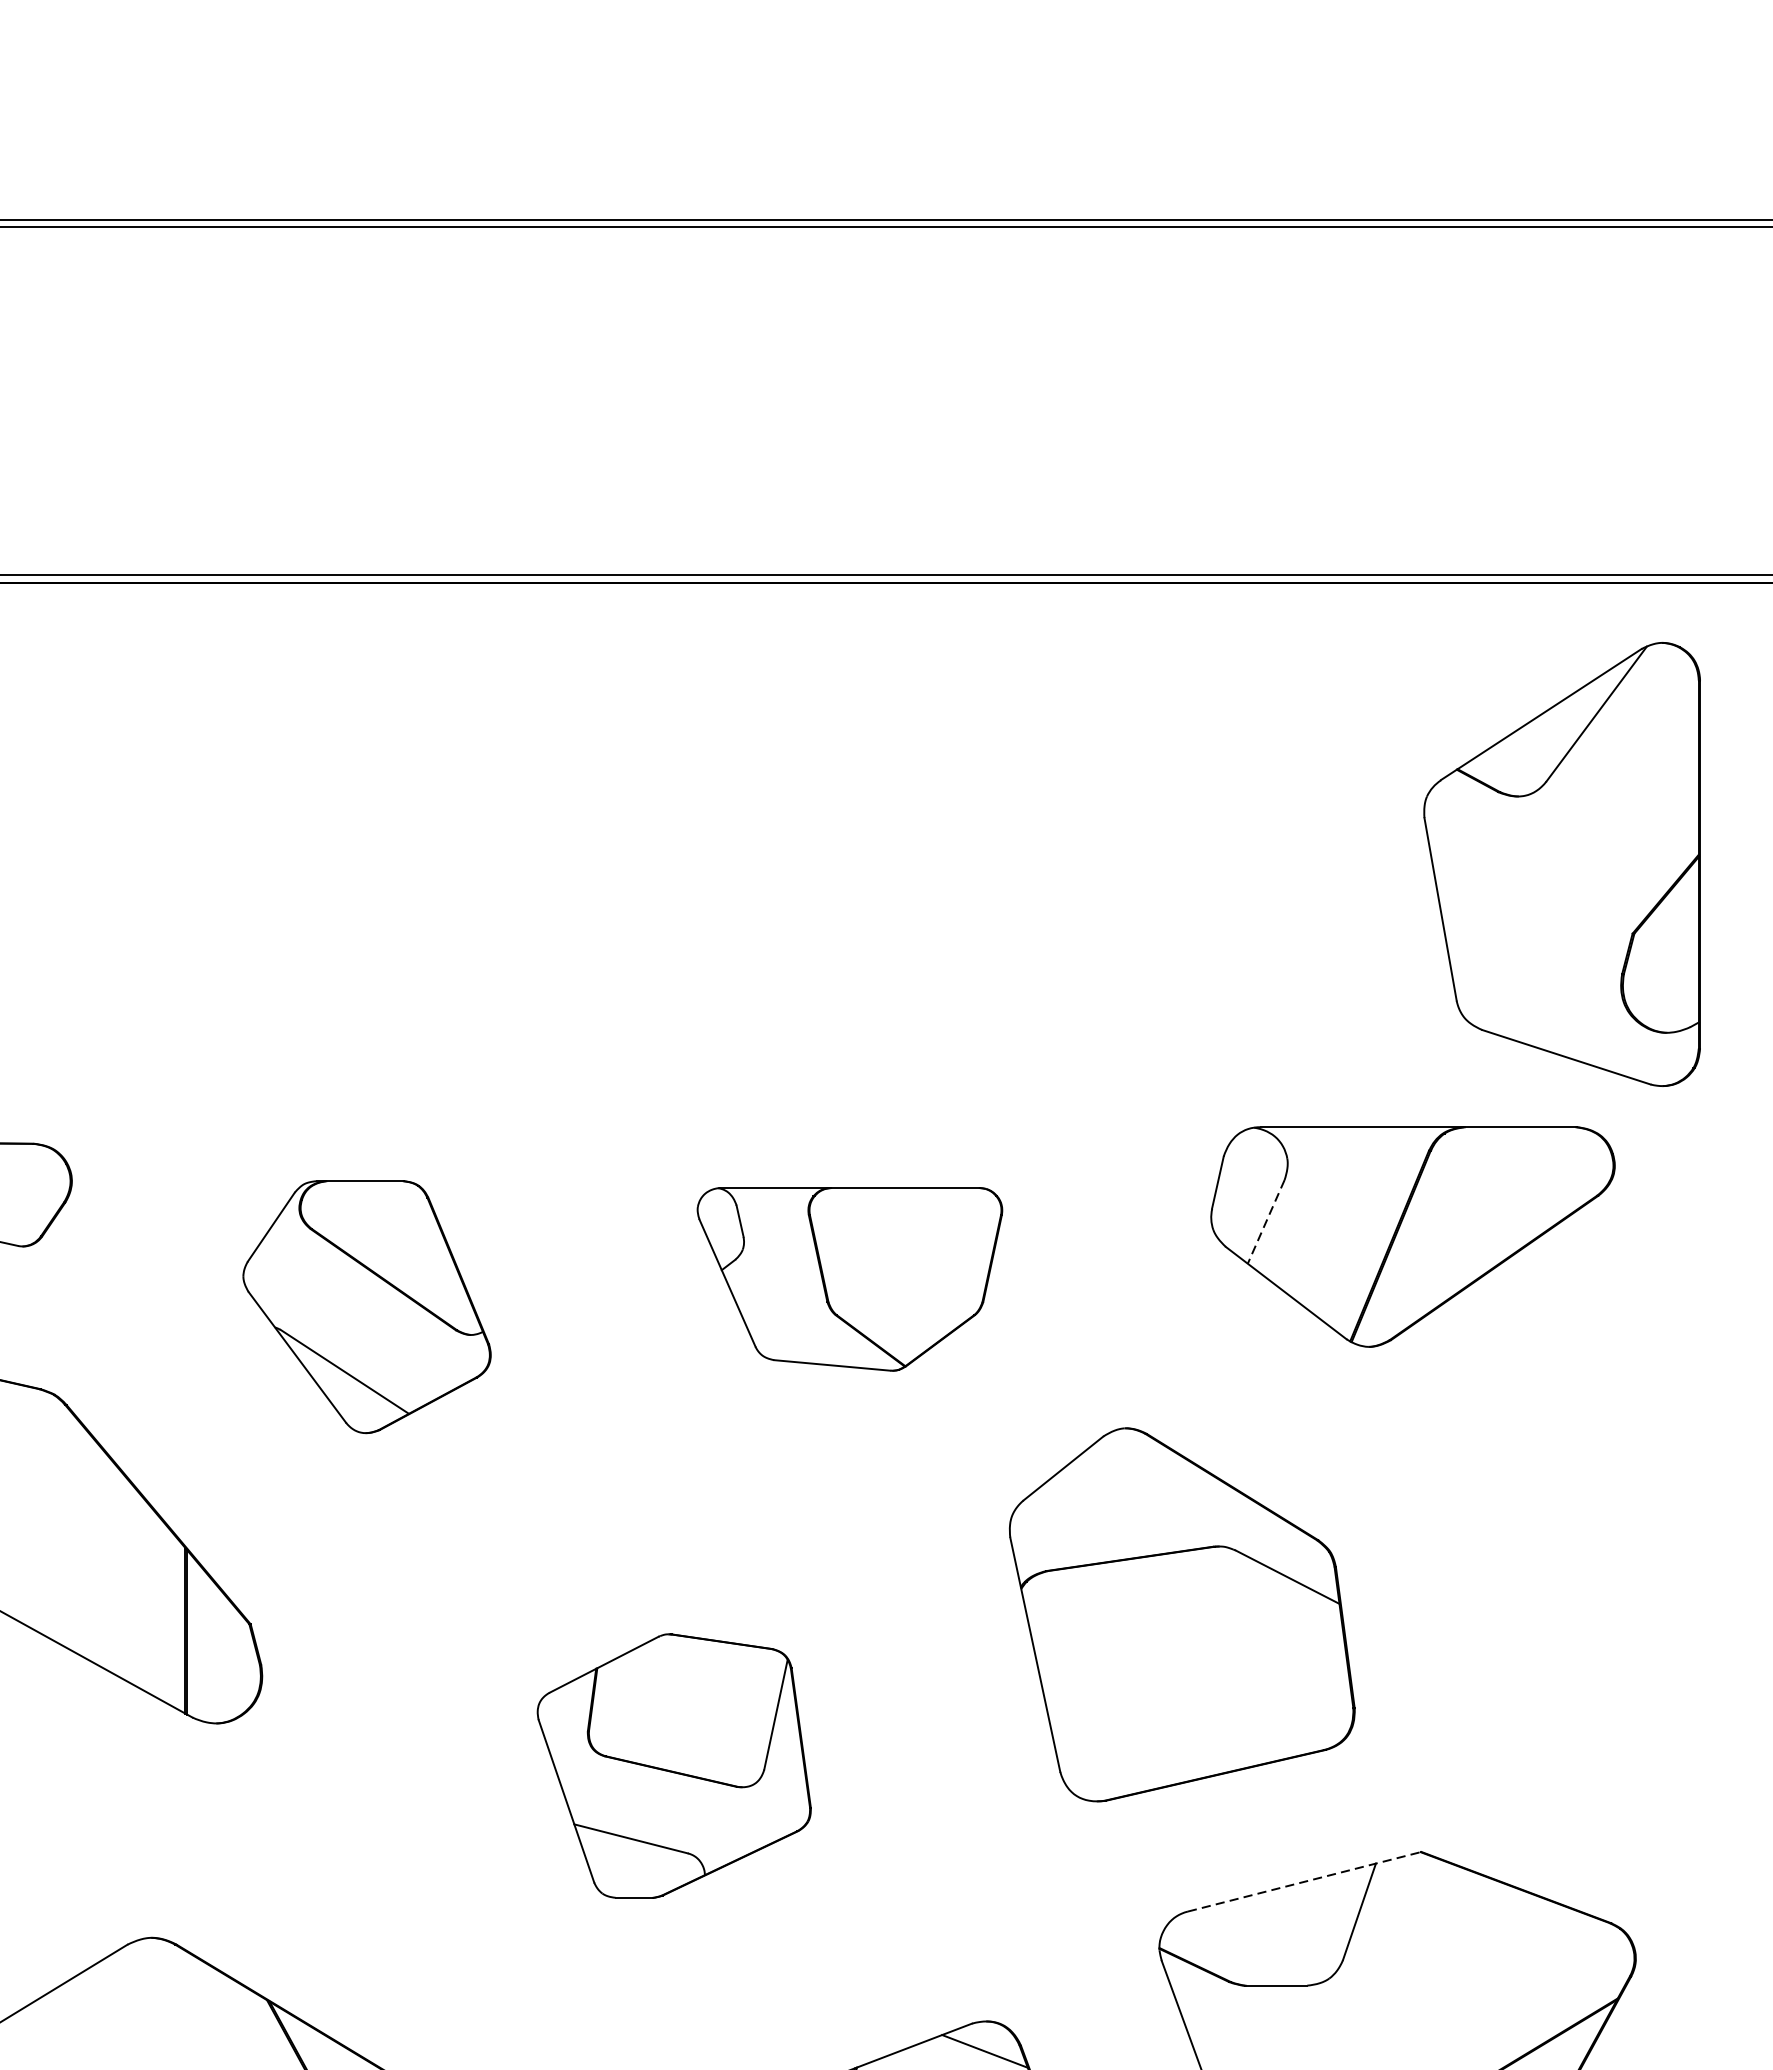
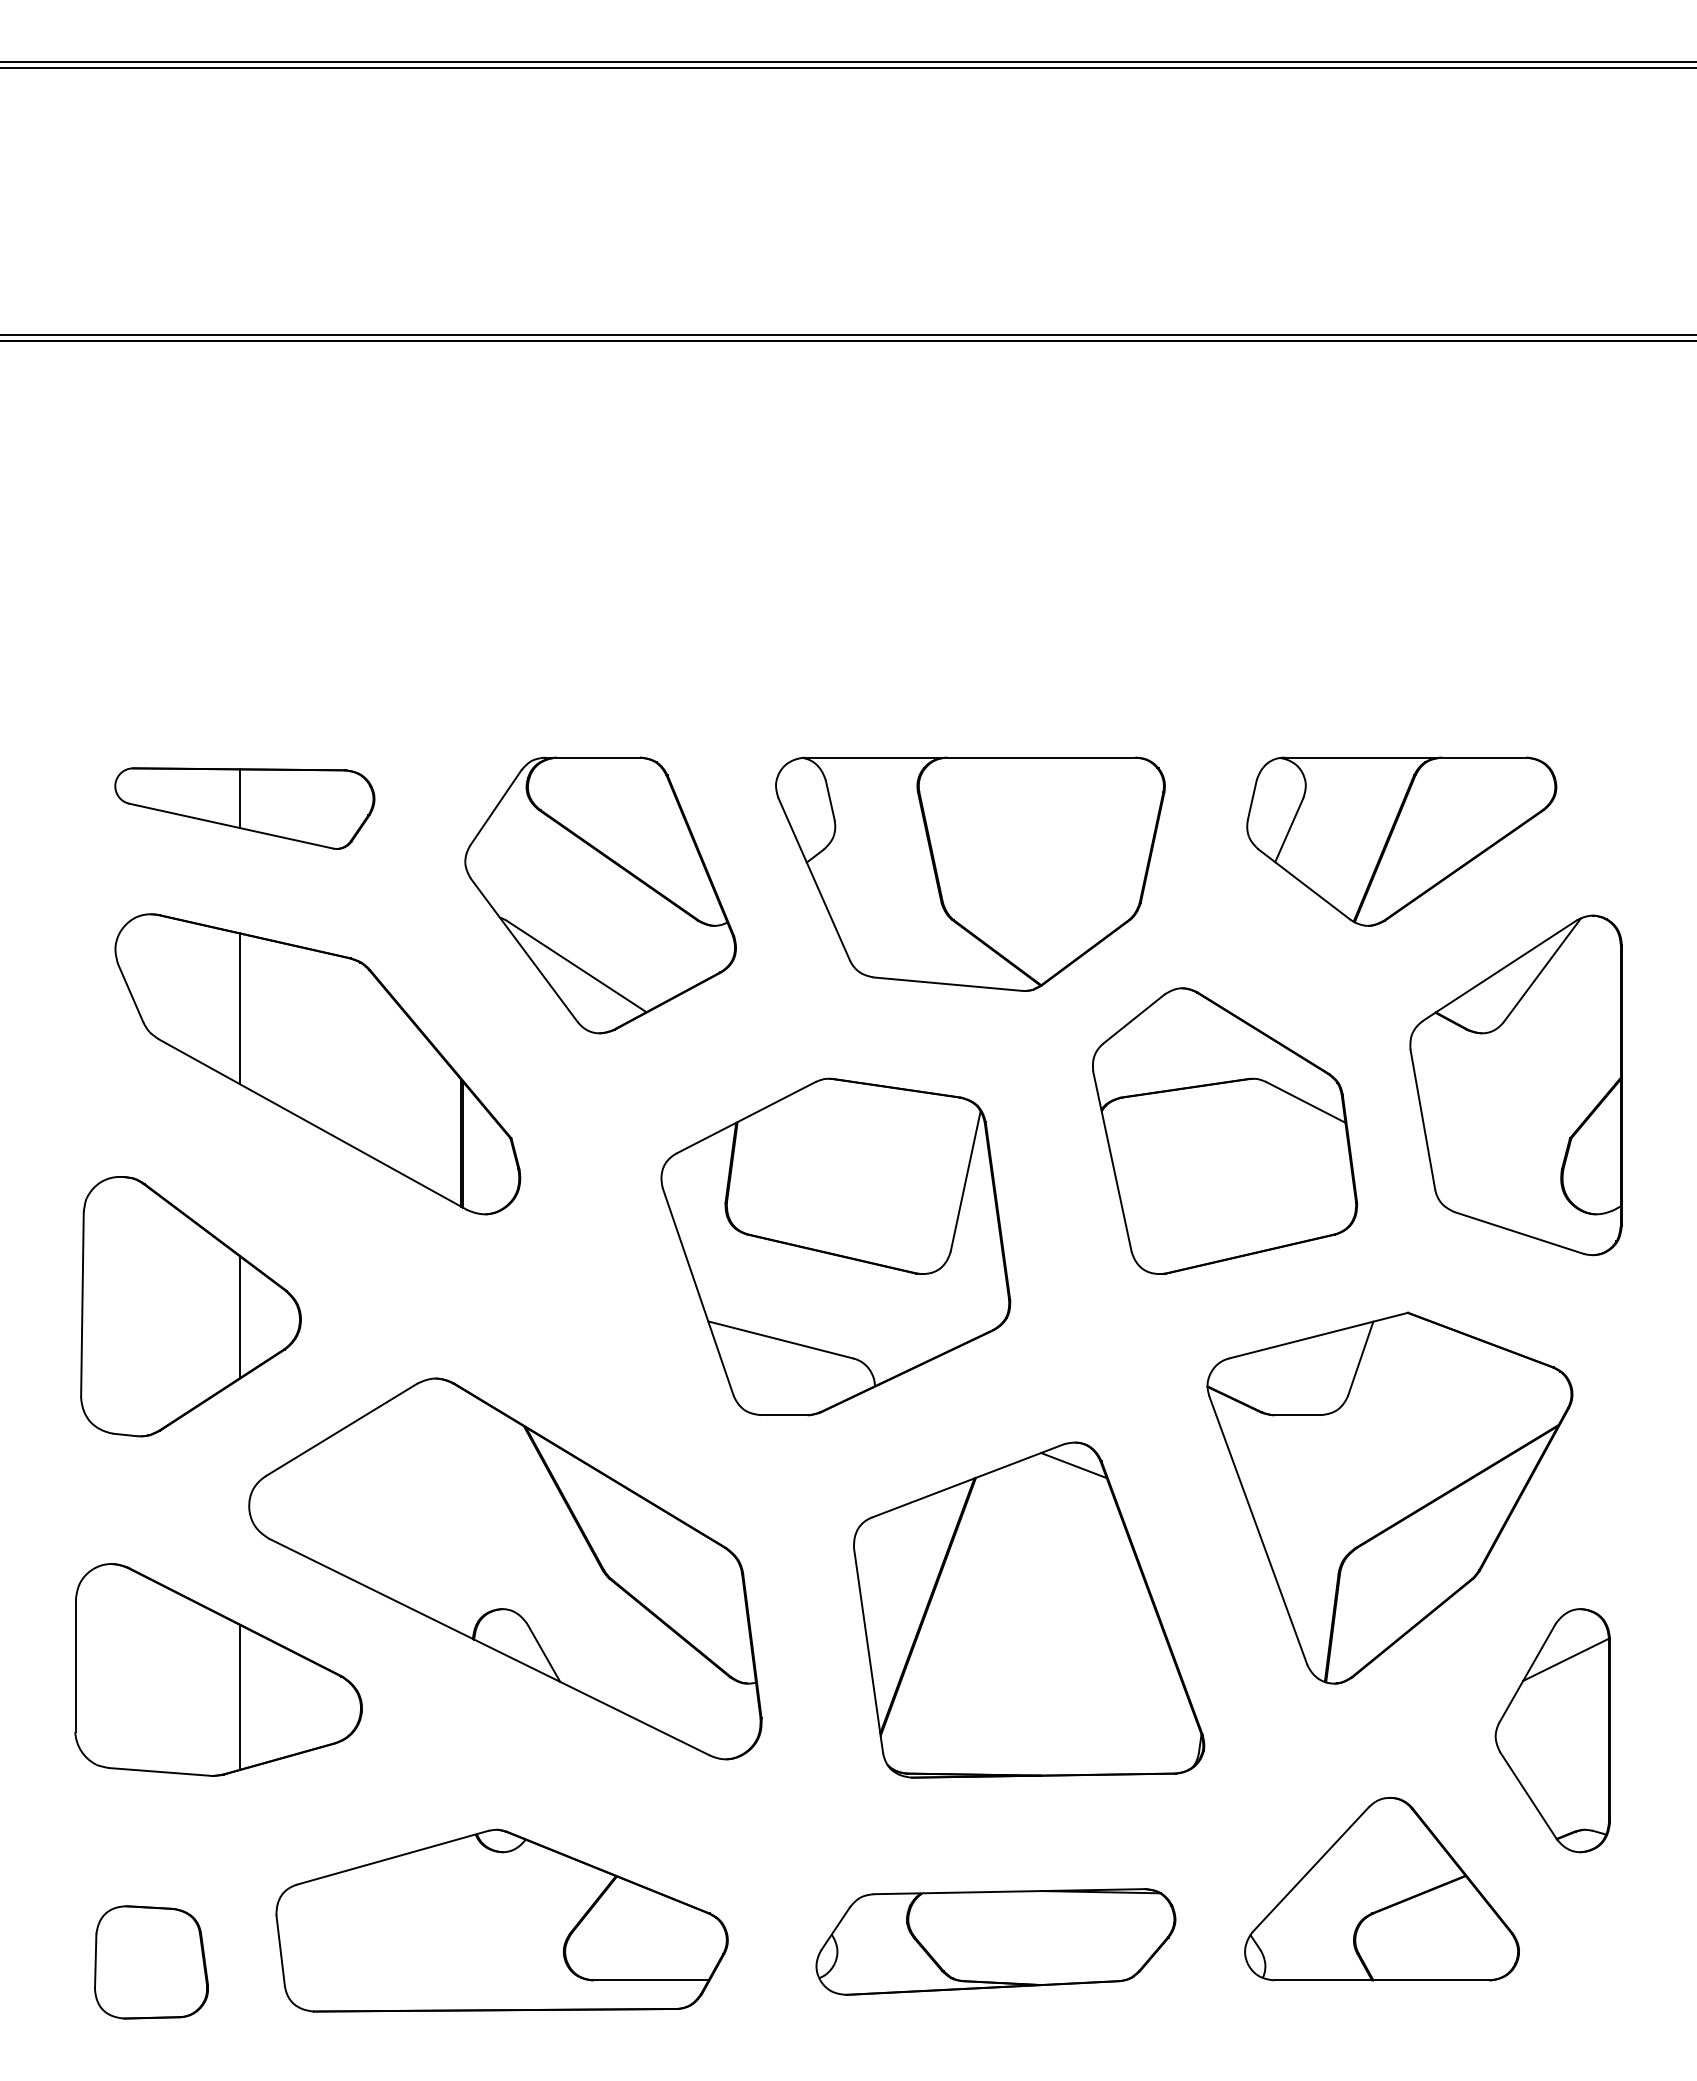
part: (1561, 864) -> (1515, 1085), moved
line: (1266, 1222) -> (1289, 830), dashed -> solid
part: (849, 1278) -> (970, 873), size x1.67
part: (366, 1307) -> (600, 895), size x1.43
part: (673, 1765) -> (835, 1246), size x1.67
line: (1305, 1881) -> (1319, 1335), dashed -> solid

